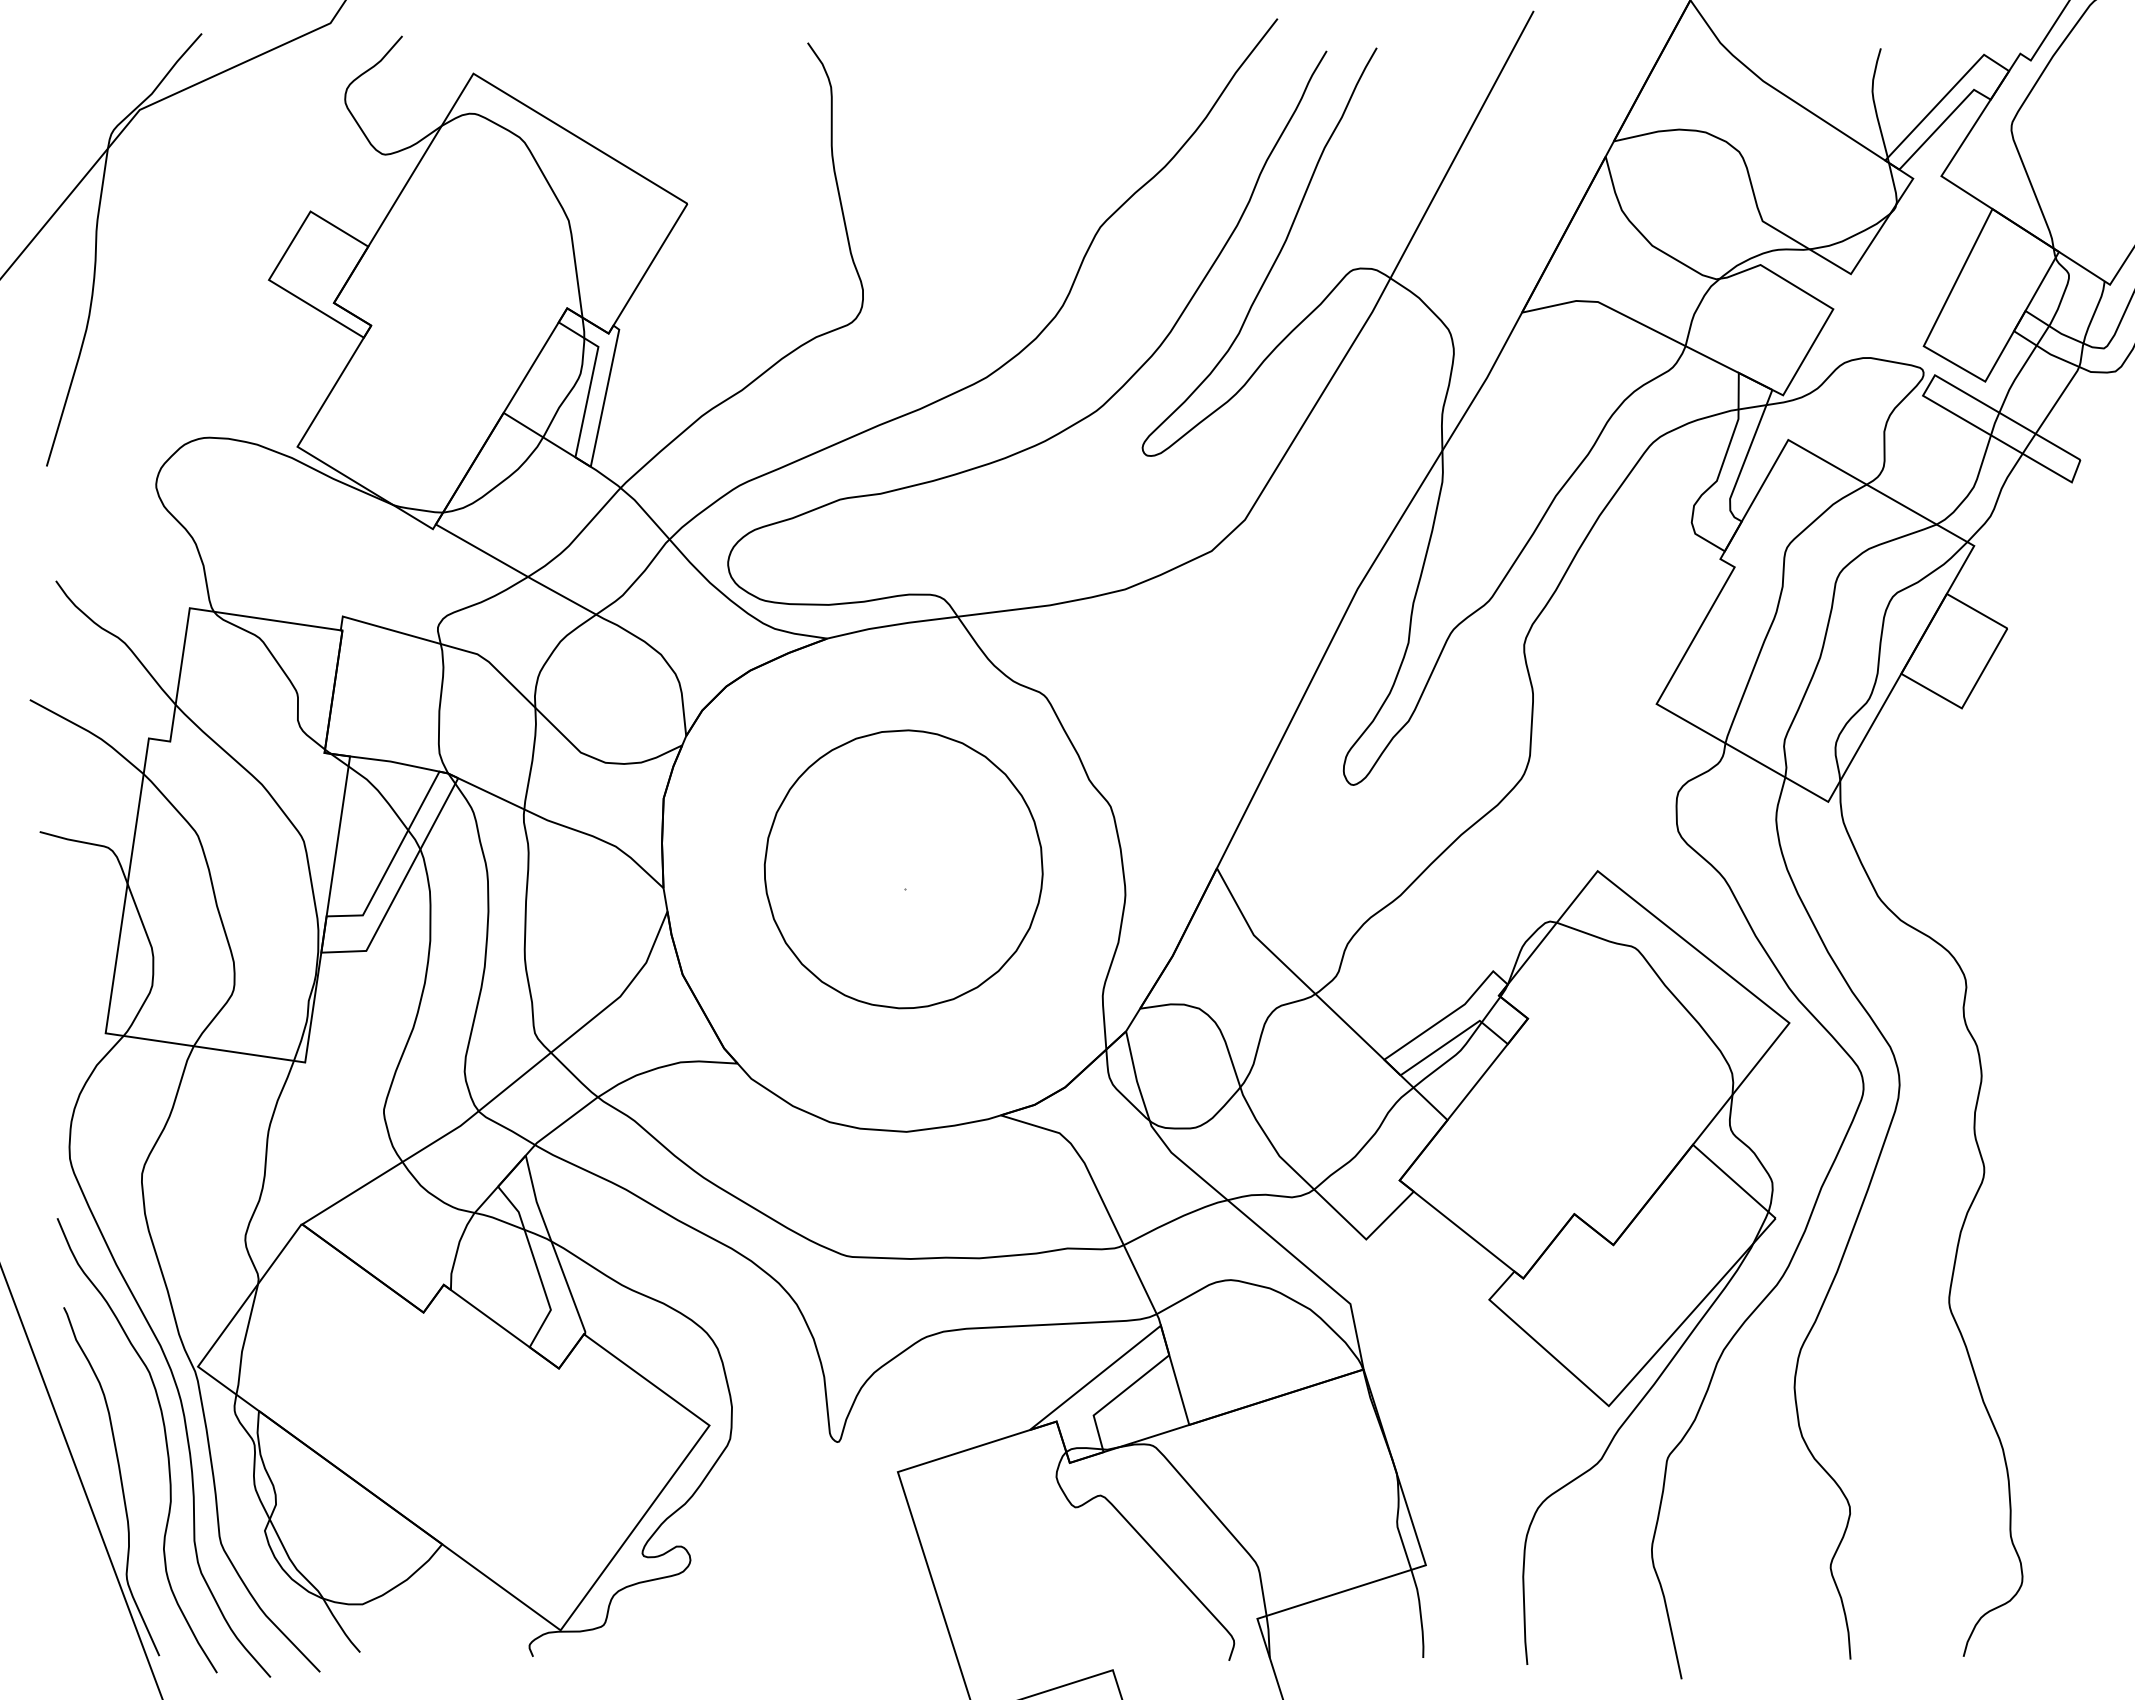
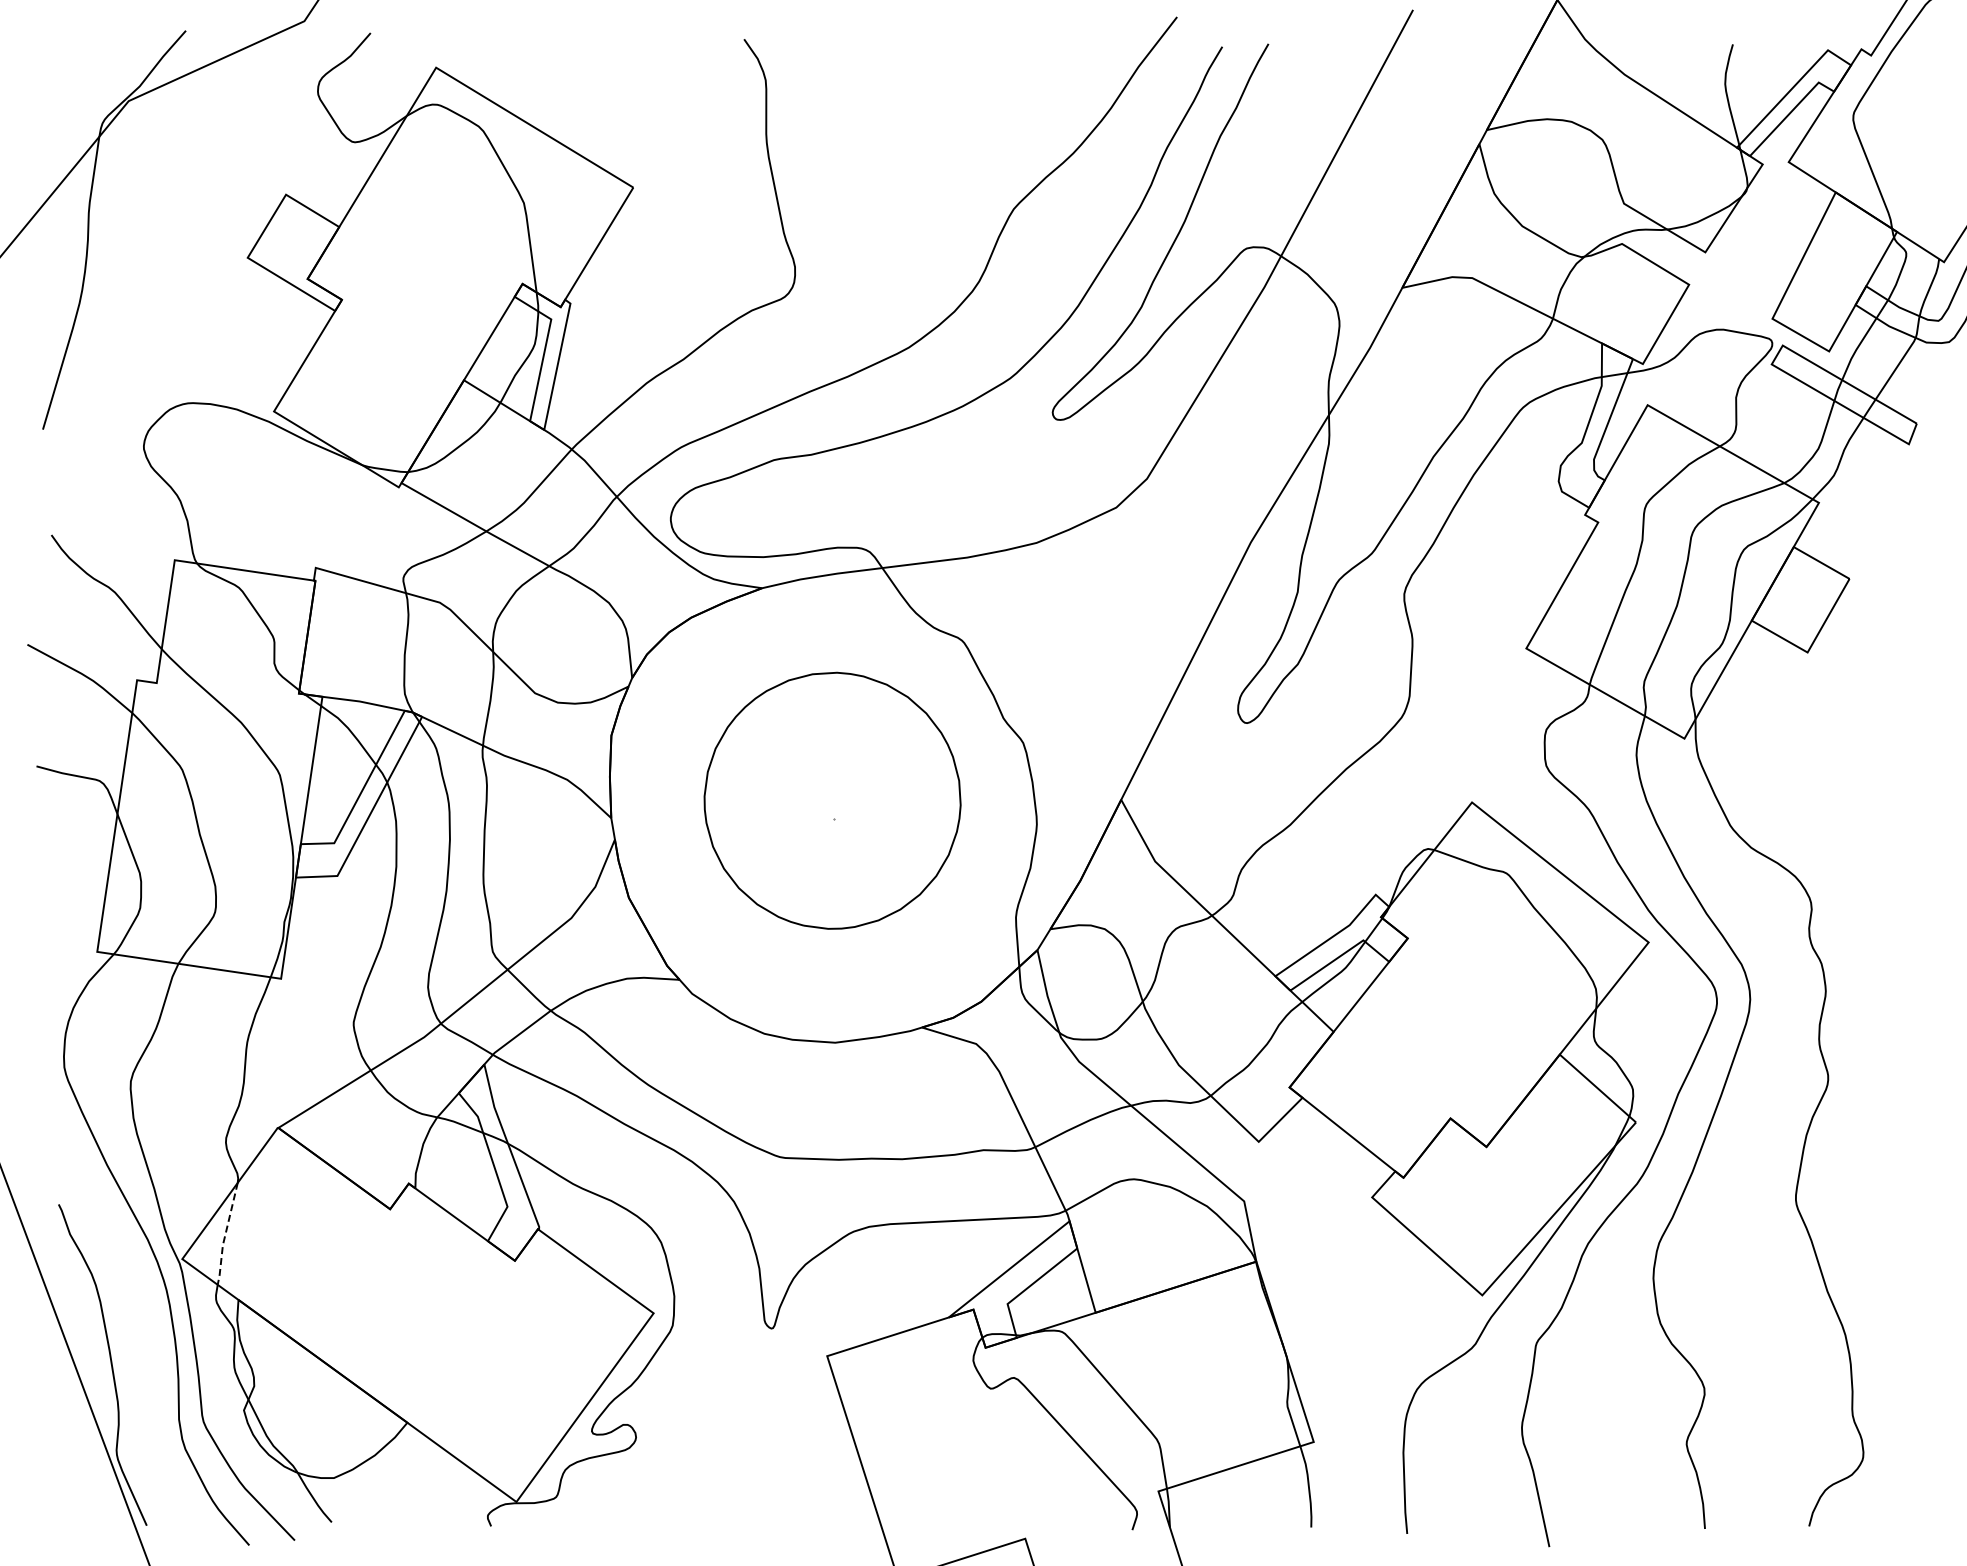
line: (244, 1340) -> (225, 1234), solid -> dashed
curve: (164, 1437) -> (151, 1324), removed

